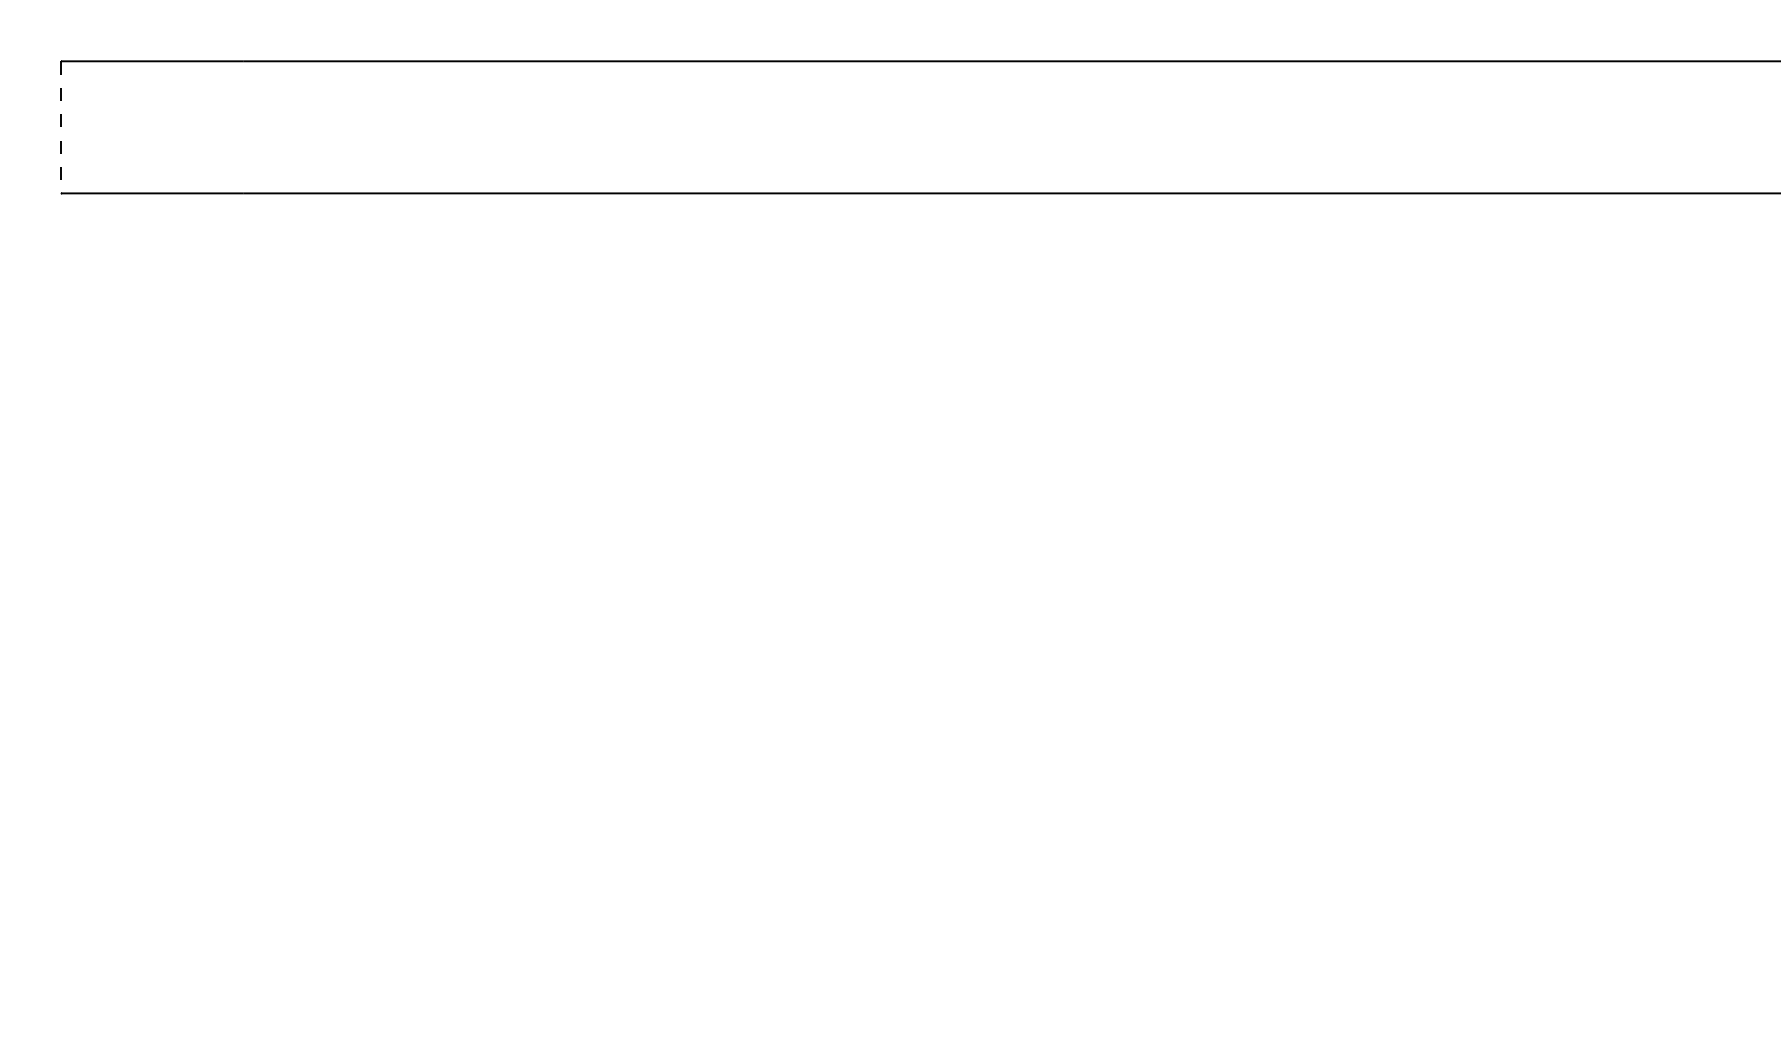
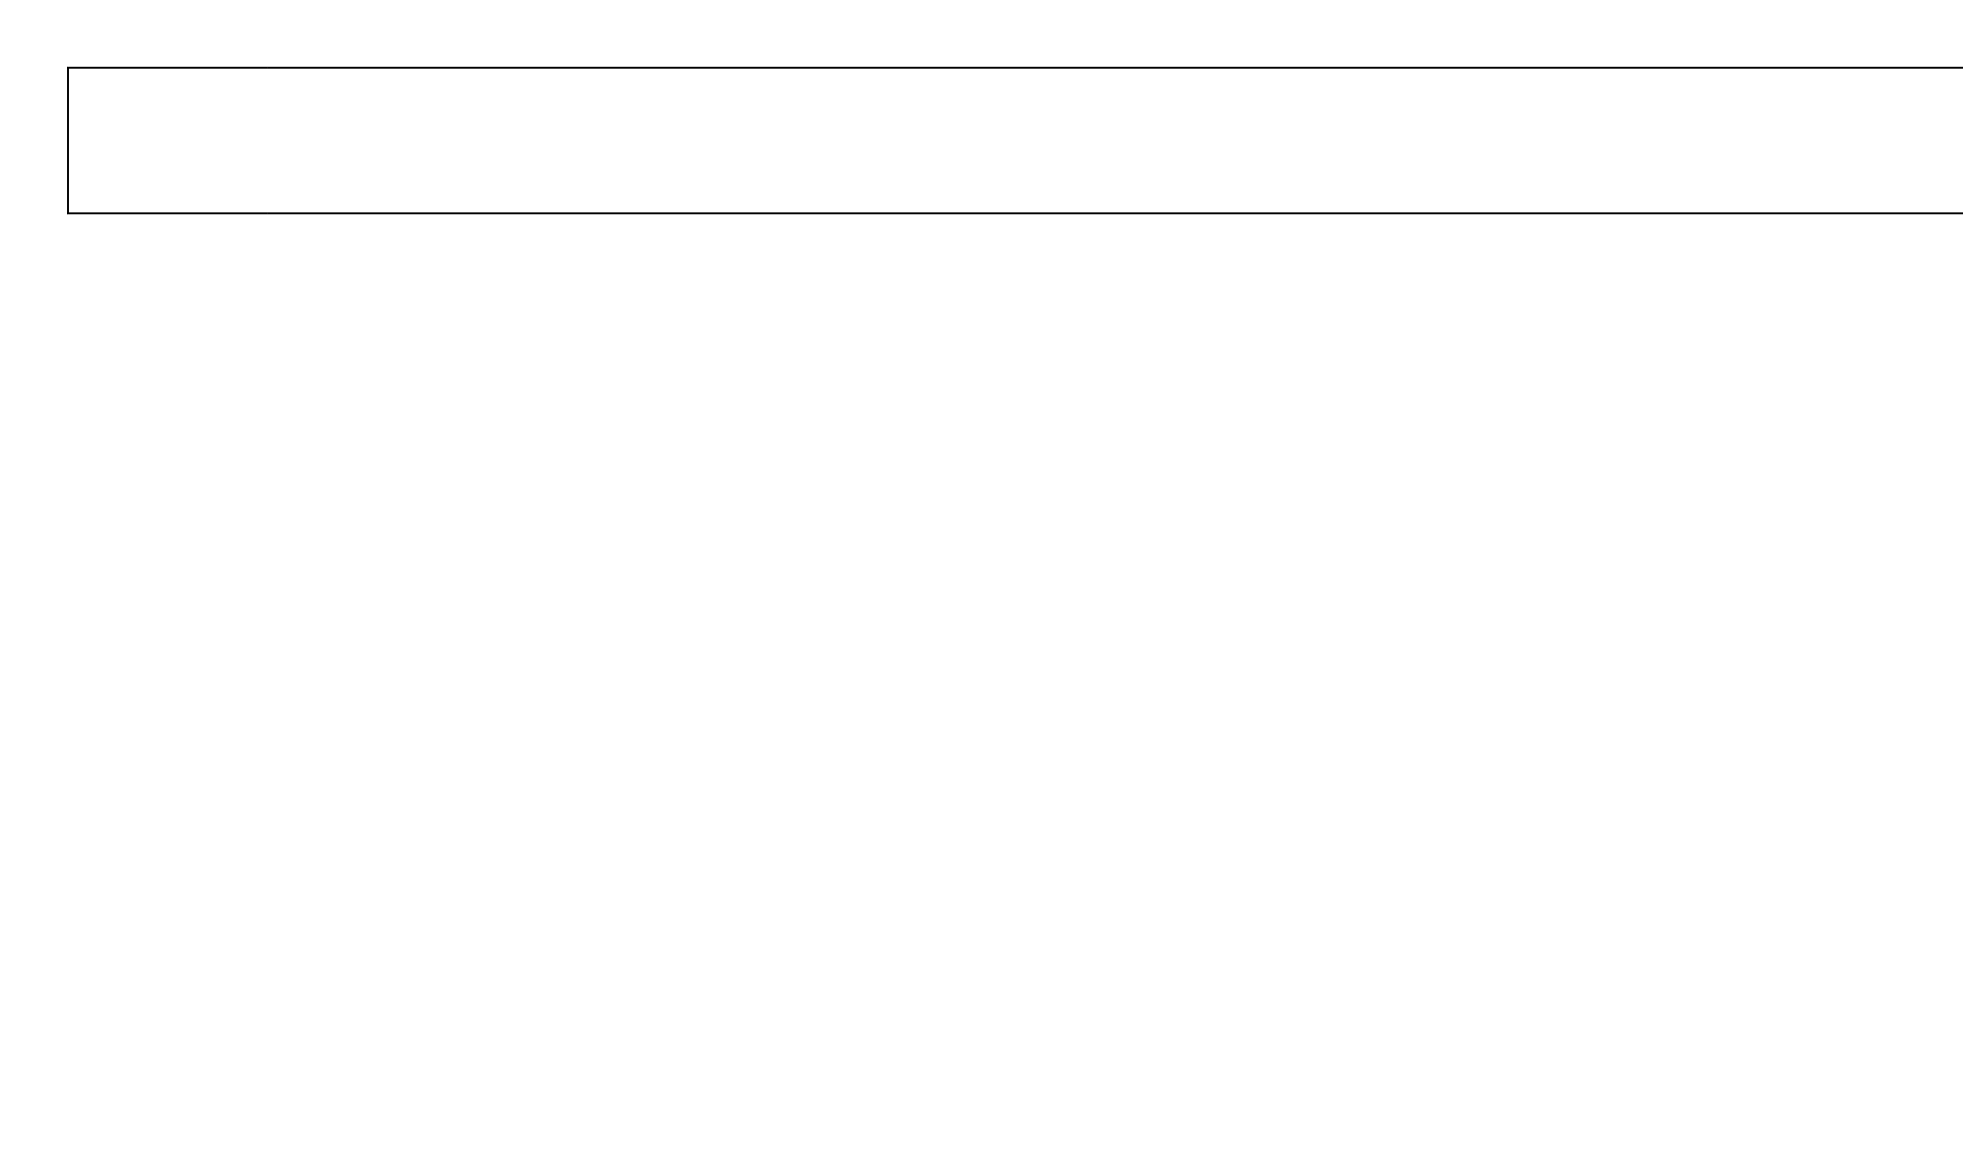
line: (61, 127) -> (67, 140), dashed -> solid

